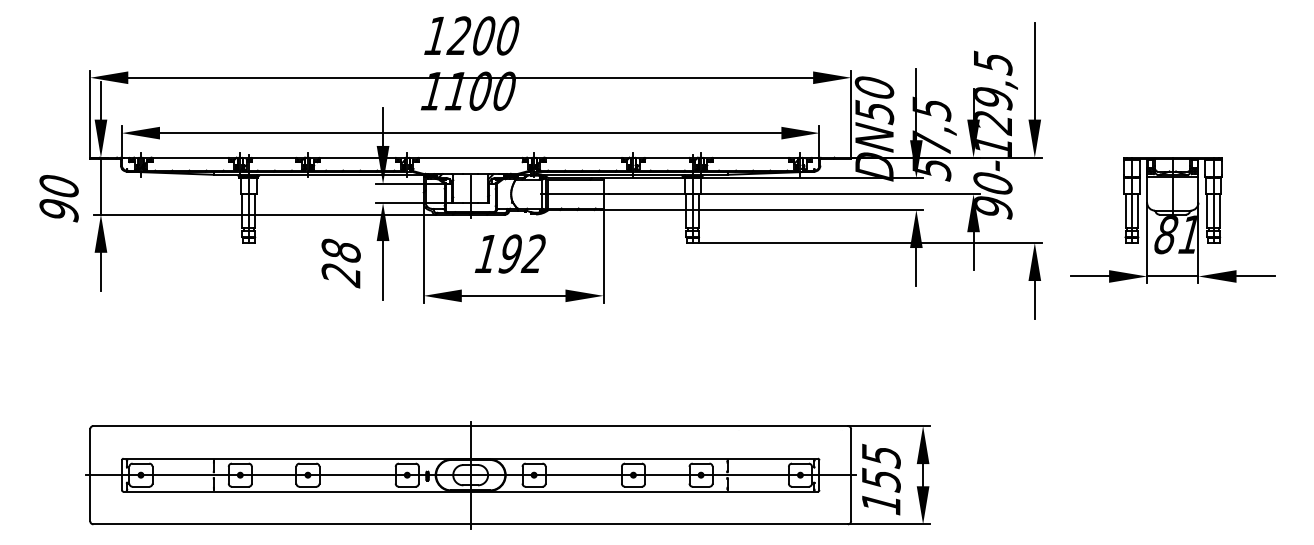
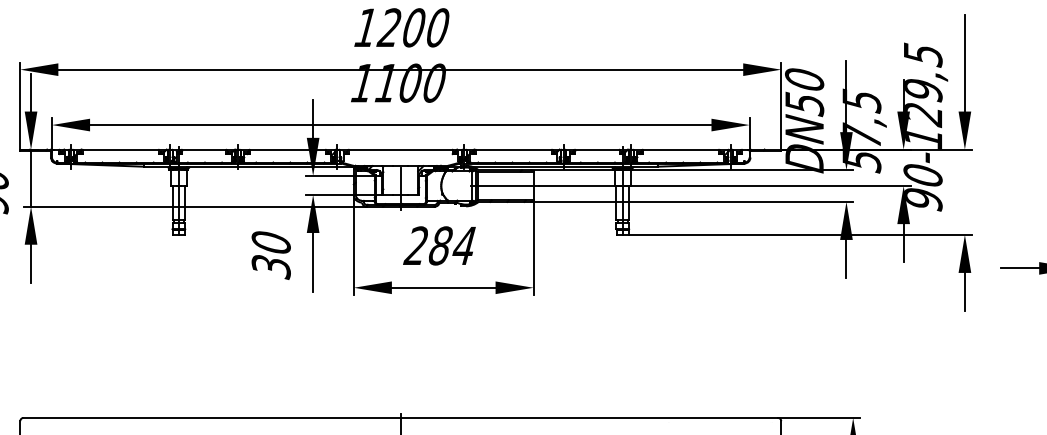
text: (509, 253) -> (439, 245), 192 -> 284
text: (340, 263) -> (270, 255), 28 -> 30

